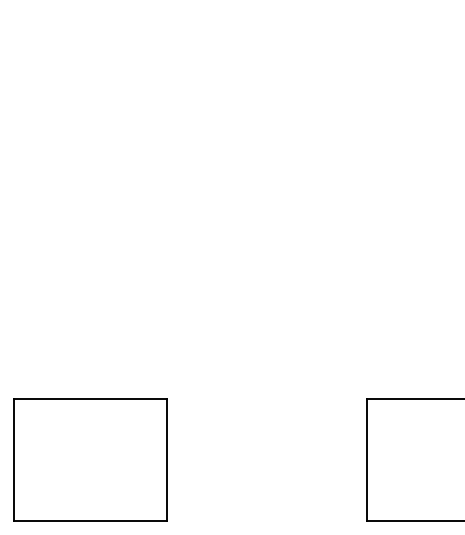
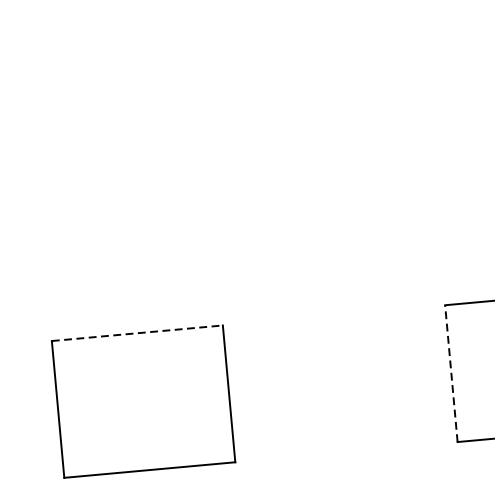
line: (90, 398) -> (136, 333), solid -> dashed
line: (366, 459) -> (451, 373), solid -> dashed

